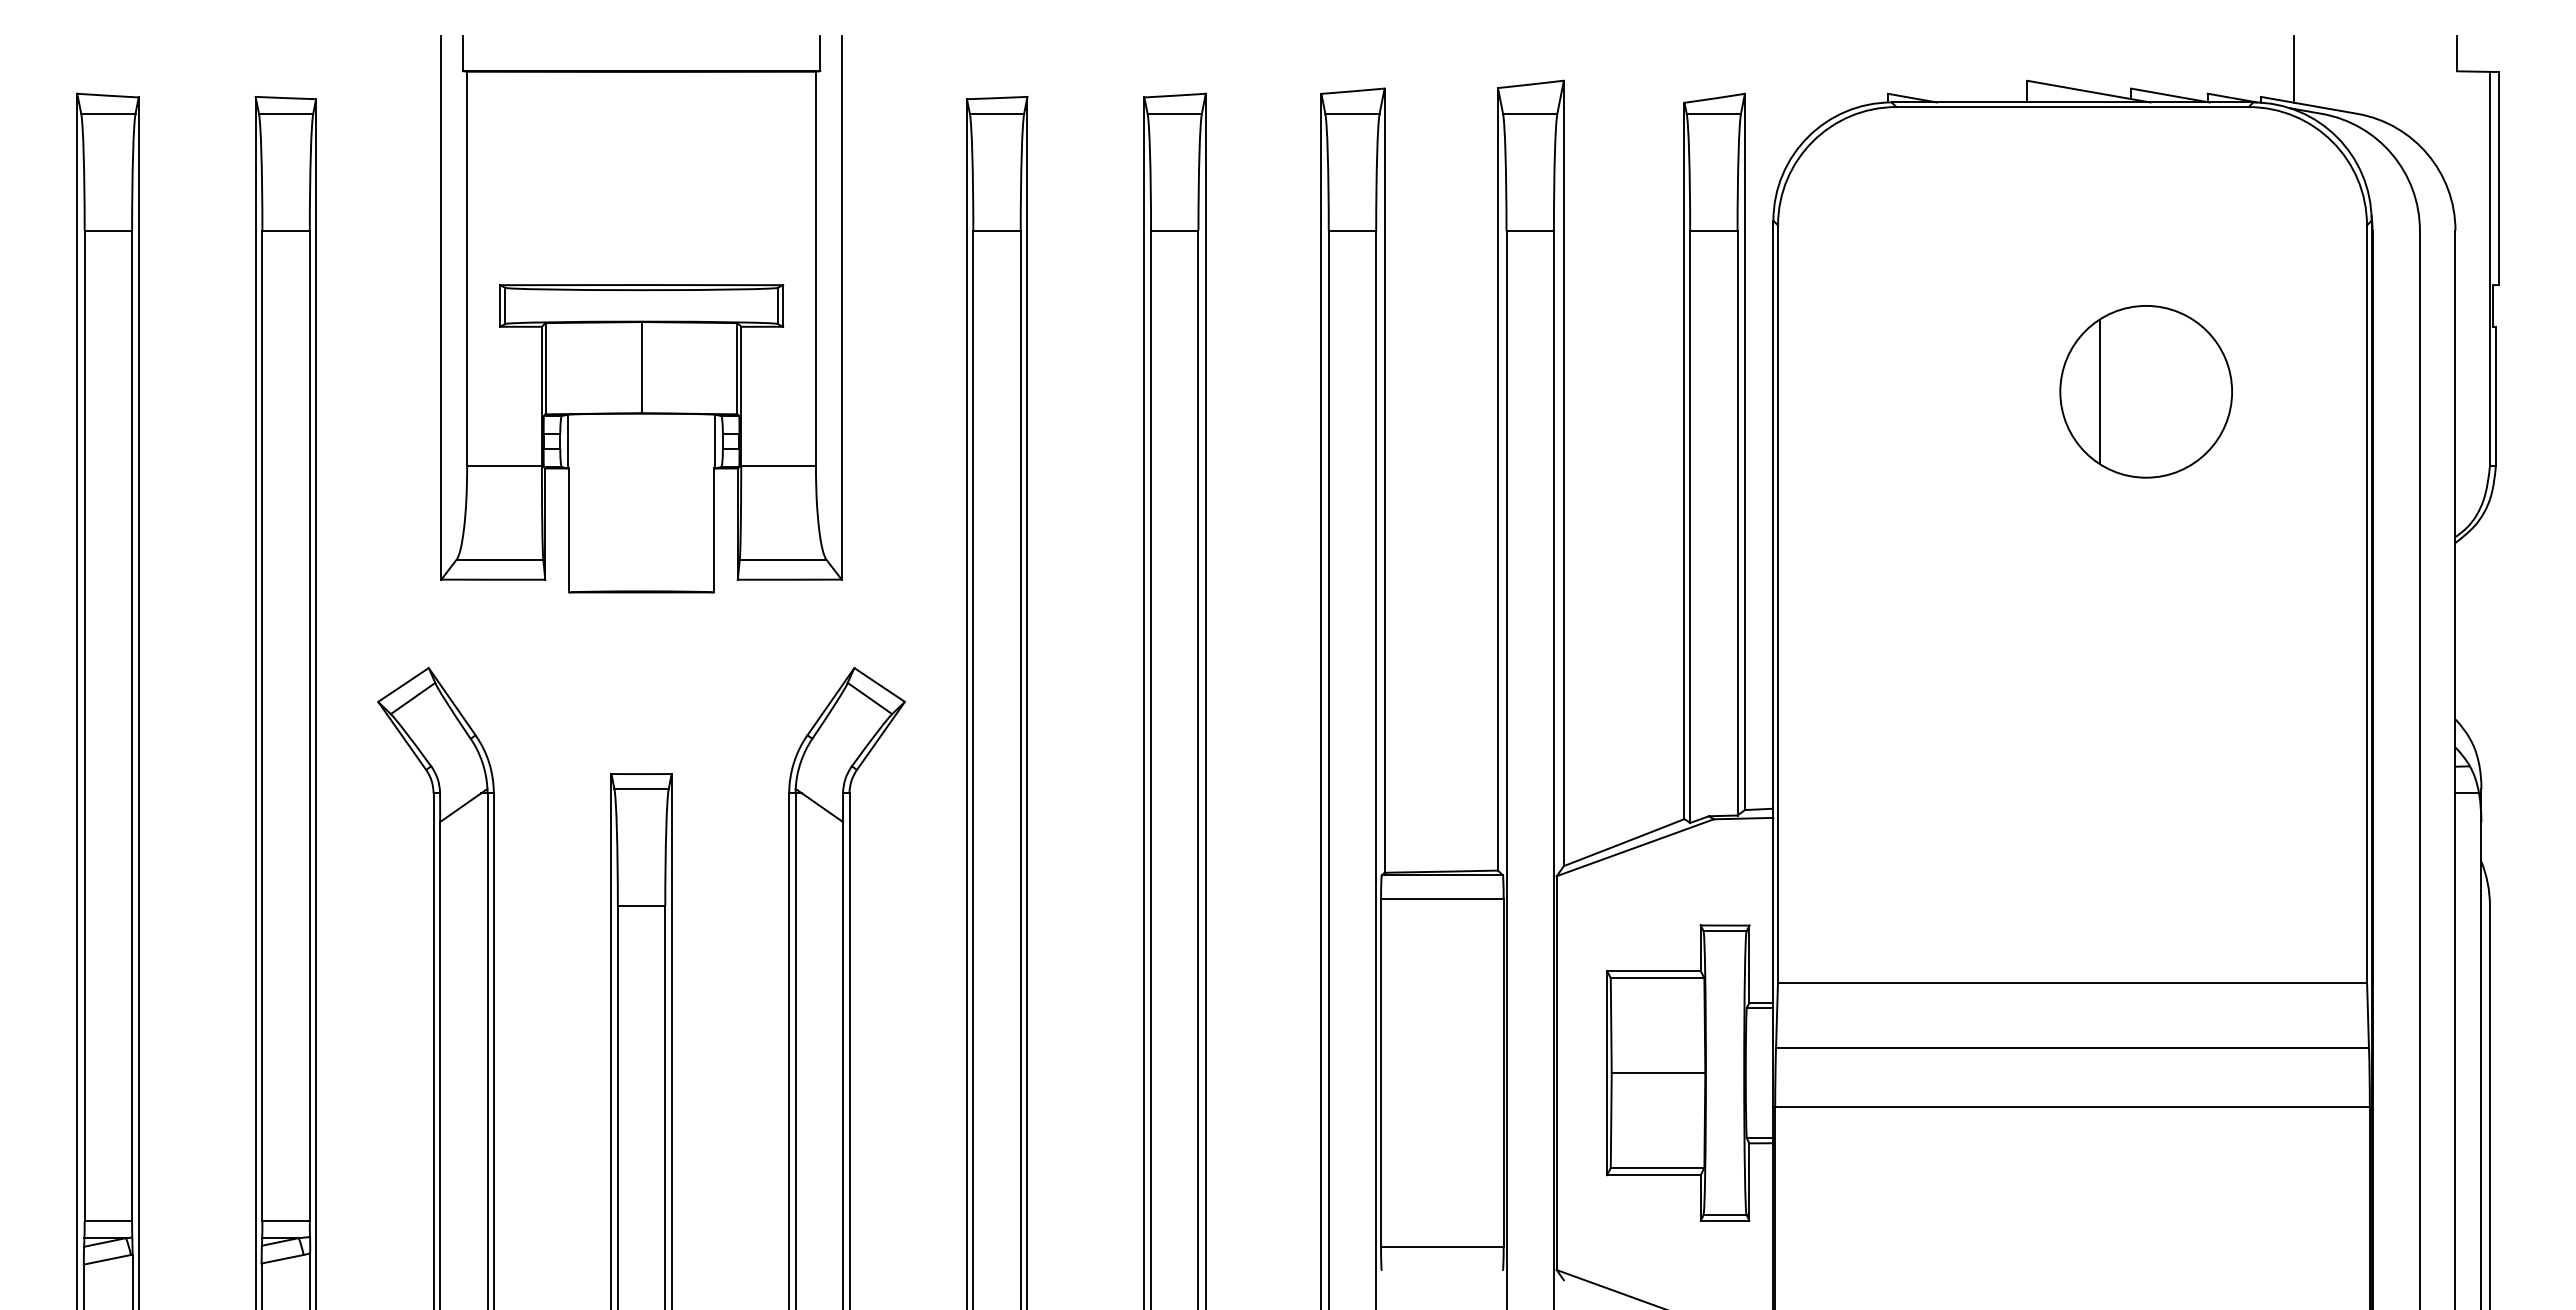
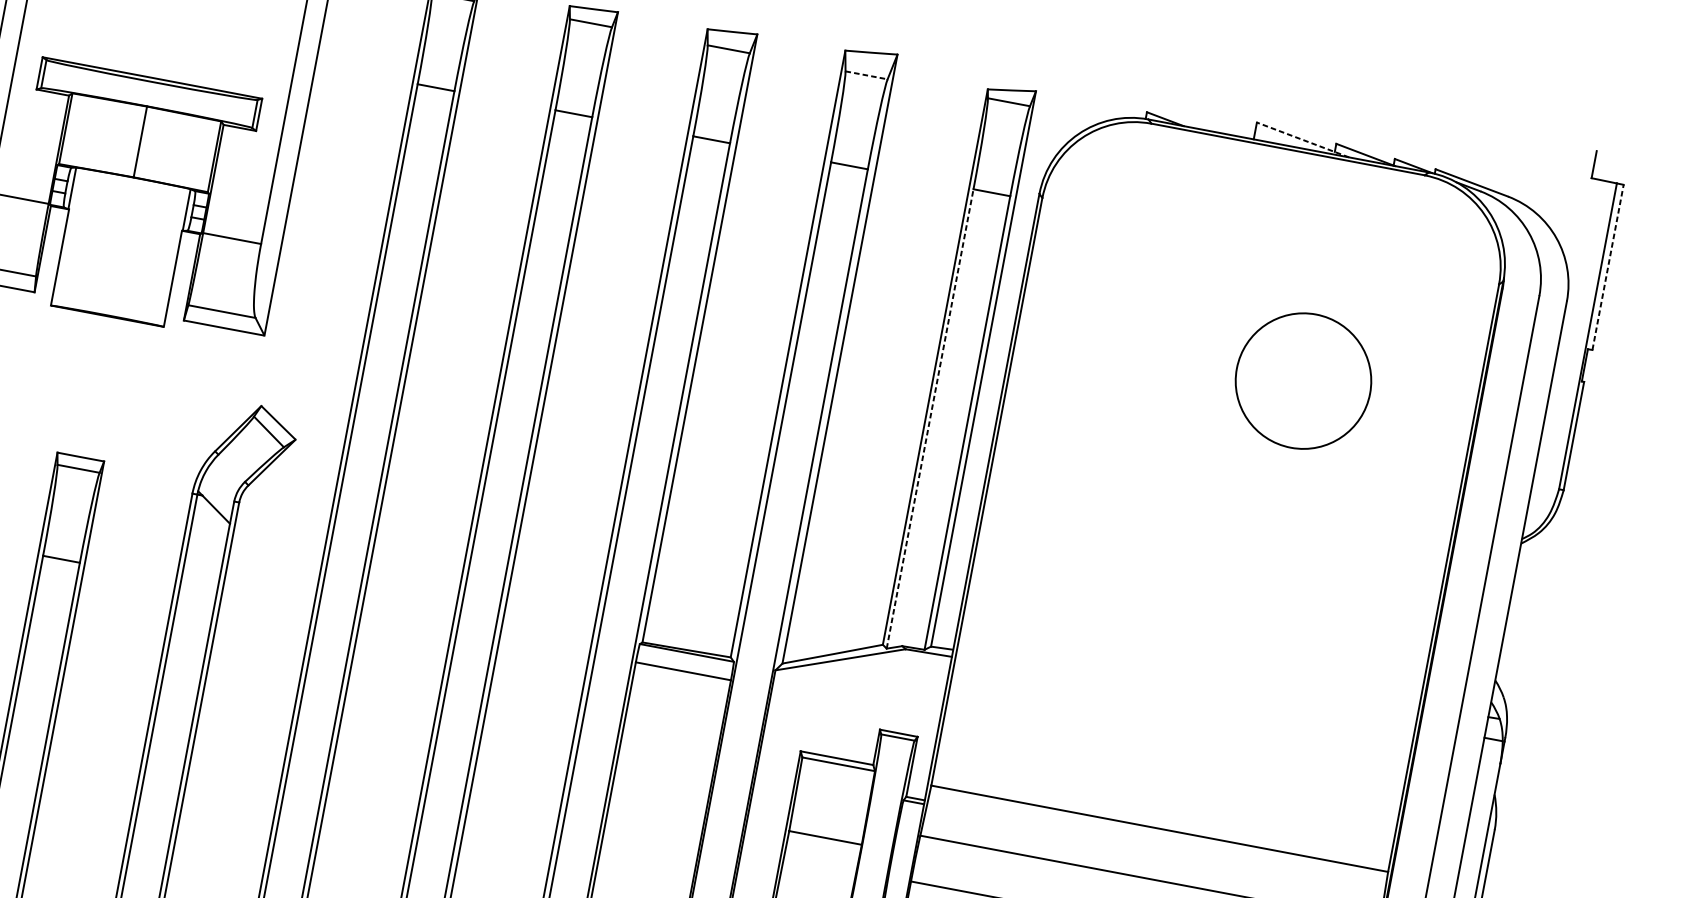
line: (2294, 69) -> (1465, 152), removed
line: (2088, 91) -> (1302, 139), solid -> dashed
line: (1530, 113) -> (866, 75), solid -> dashed
line: (2498, 178) -> (1607, 267), solid -> dashed
line: (2100, 391) -> (1268, 374), removed
line: (1690, 526) -> (930, 418), solid -> dashed

